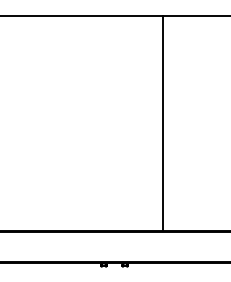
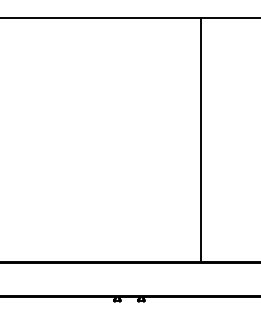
line: (163, 123) -> (200, 139), moved

